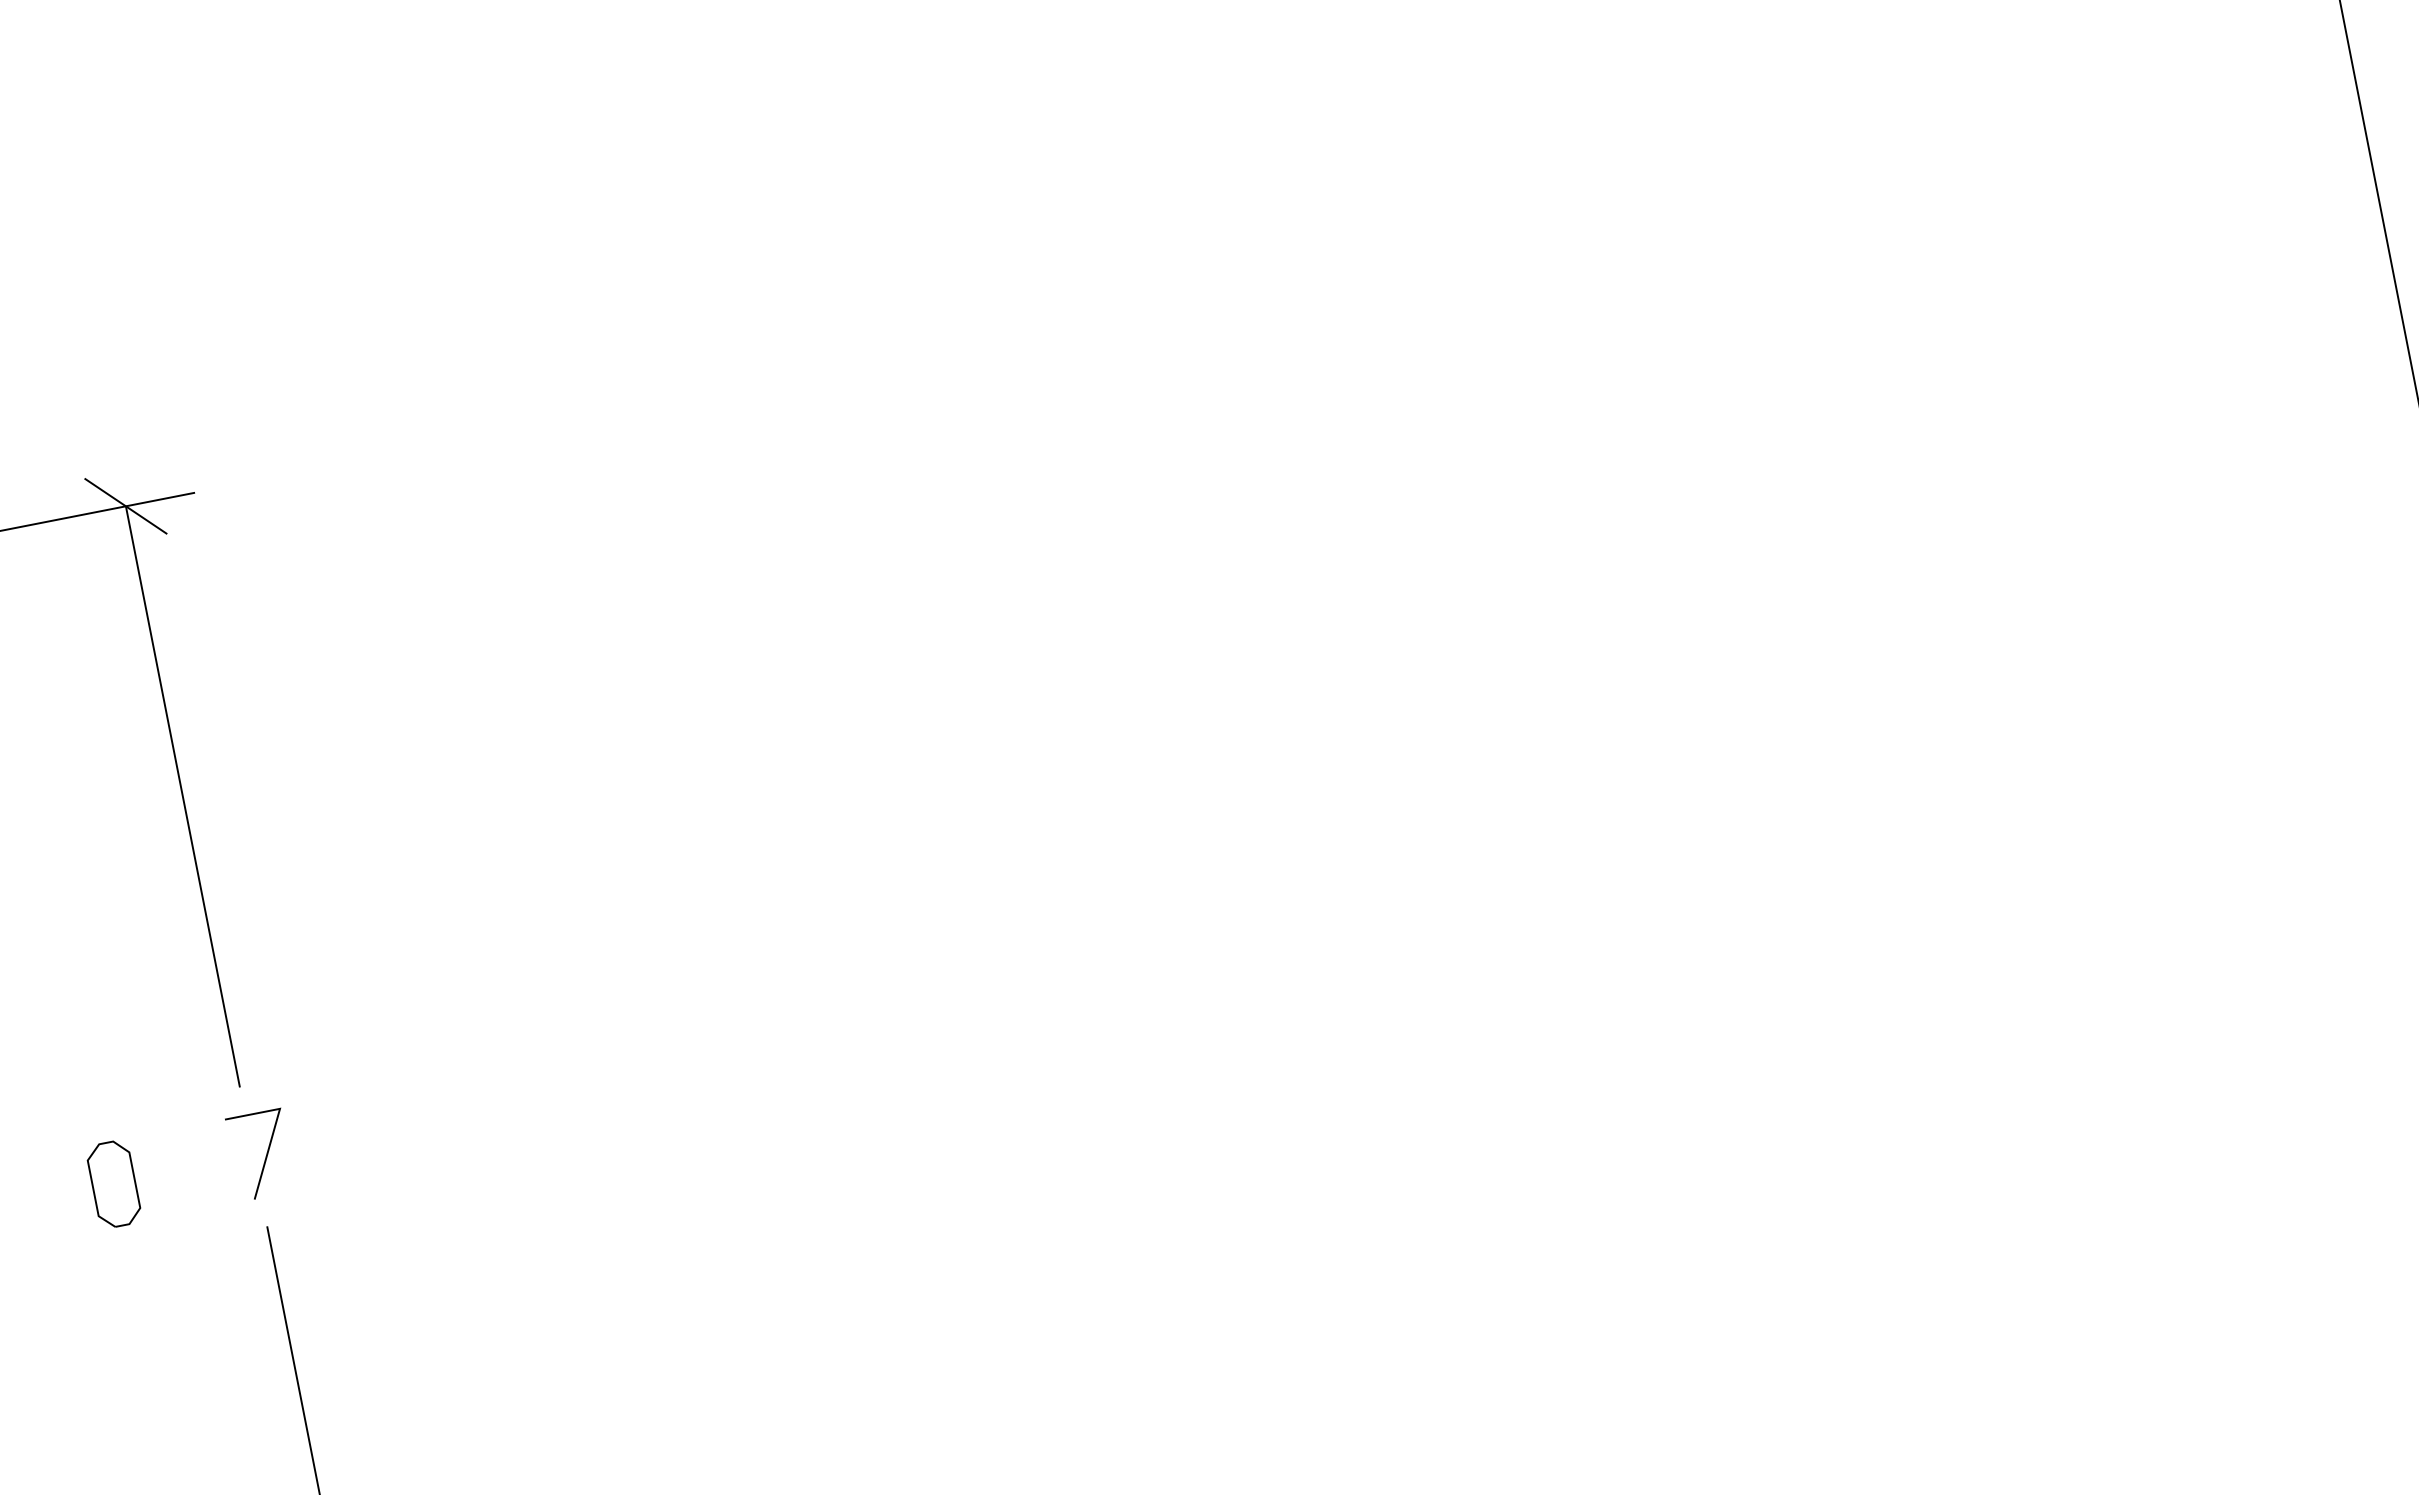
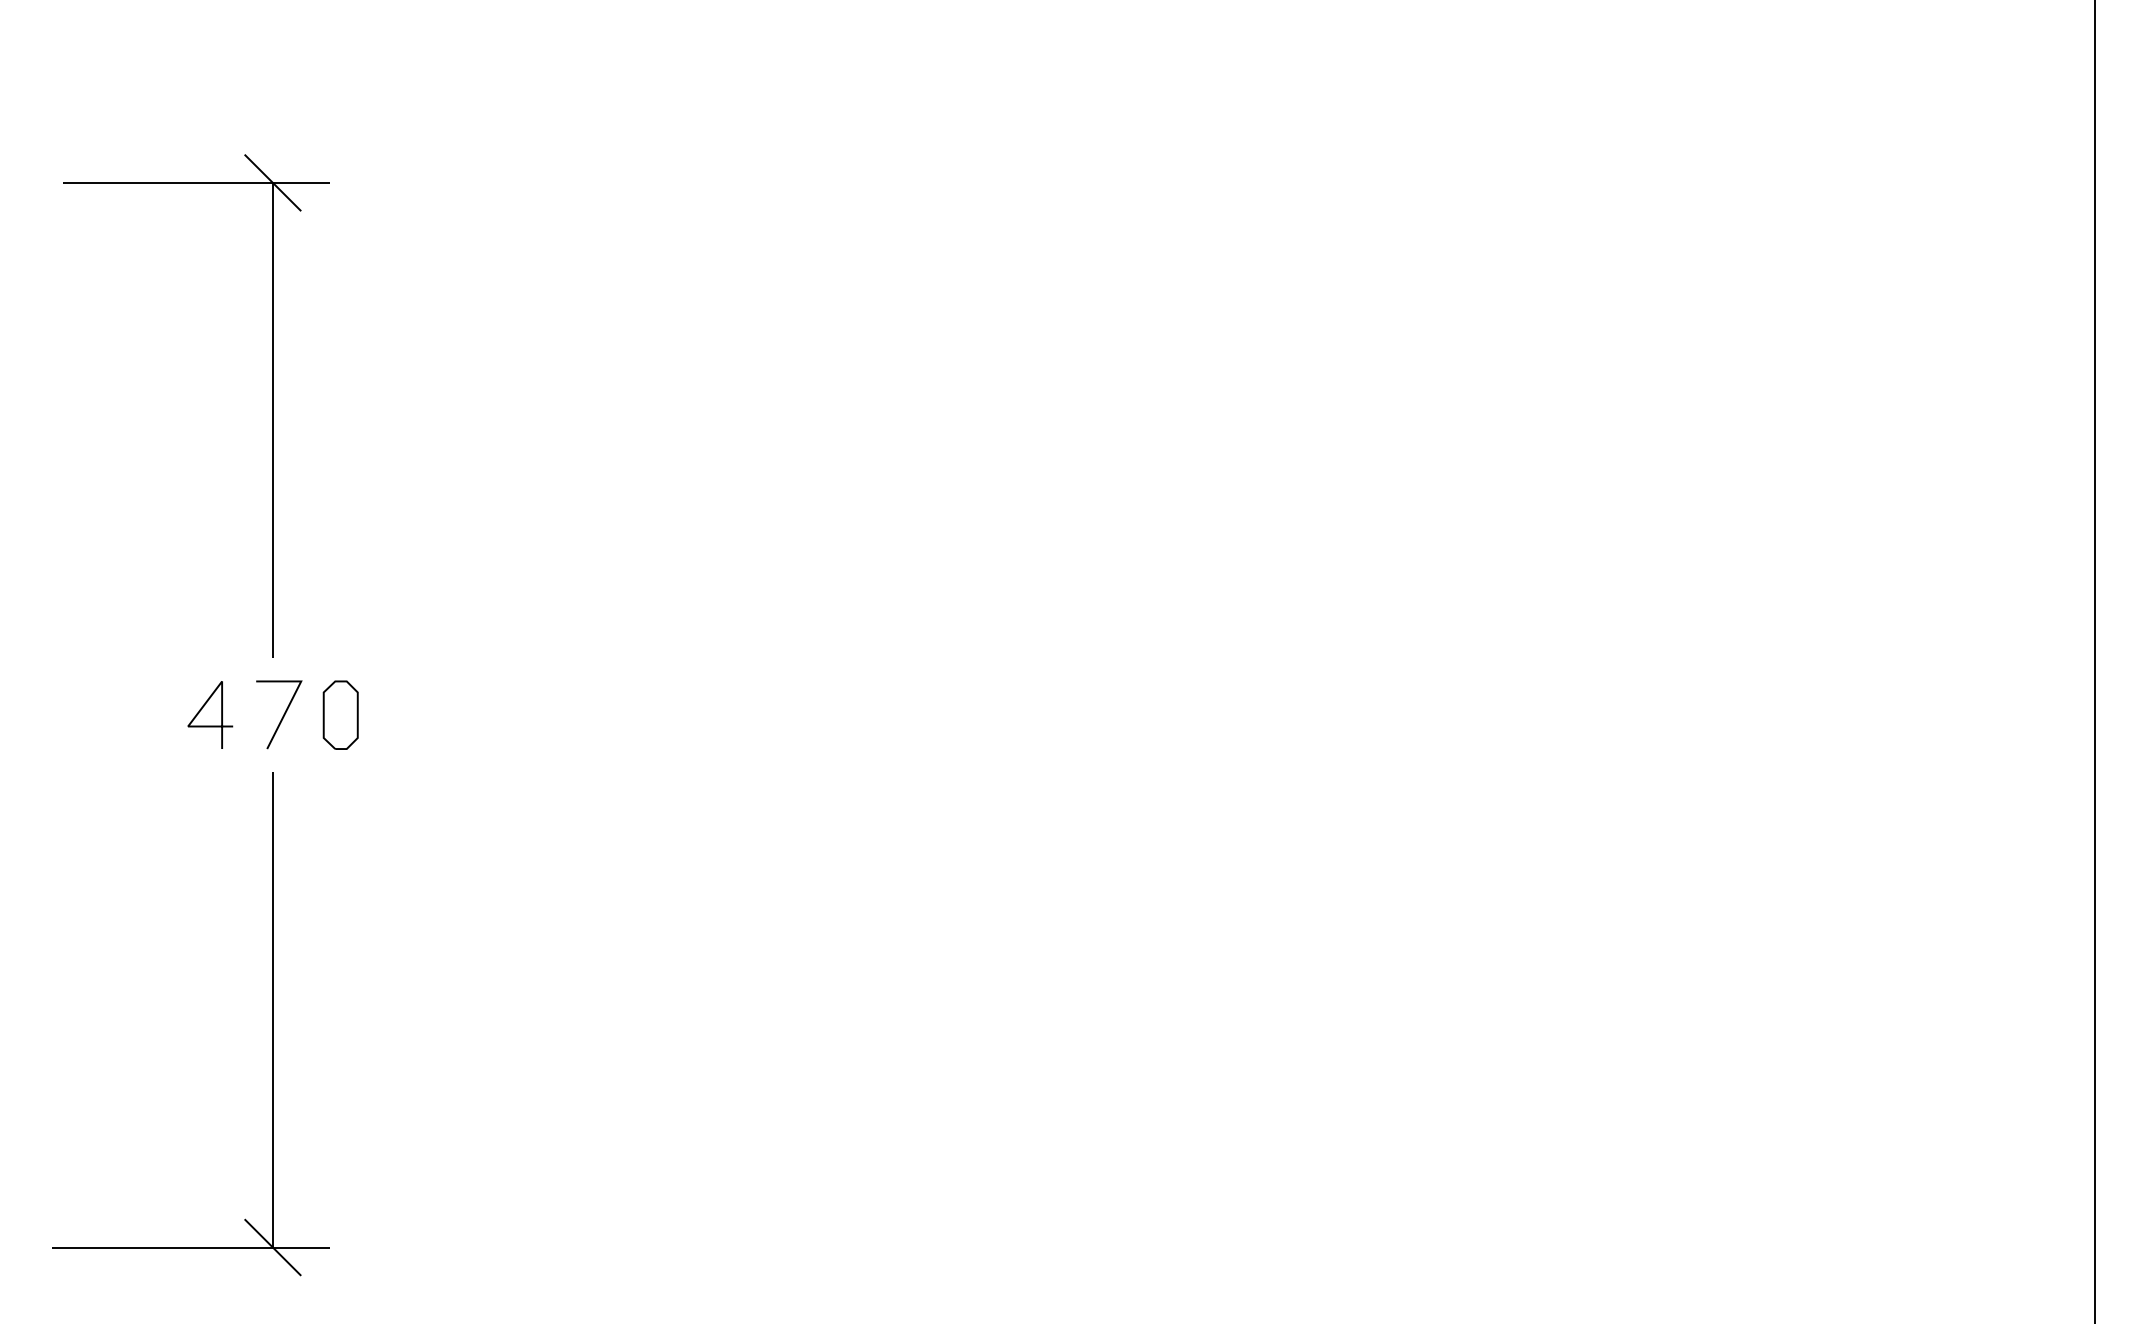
curve: (166, 1166) -> (202, 709), added
part: (113, 1183) -> (340, 714), moved

